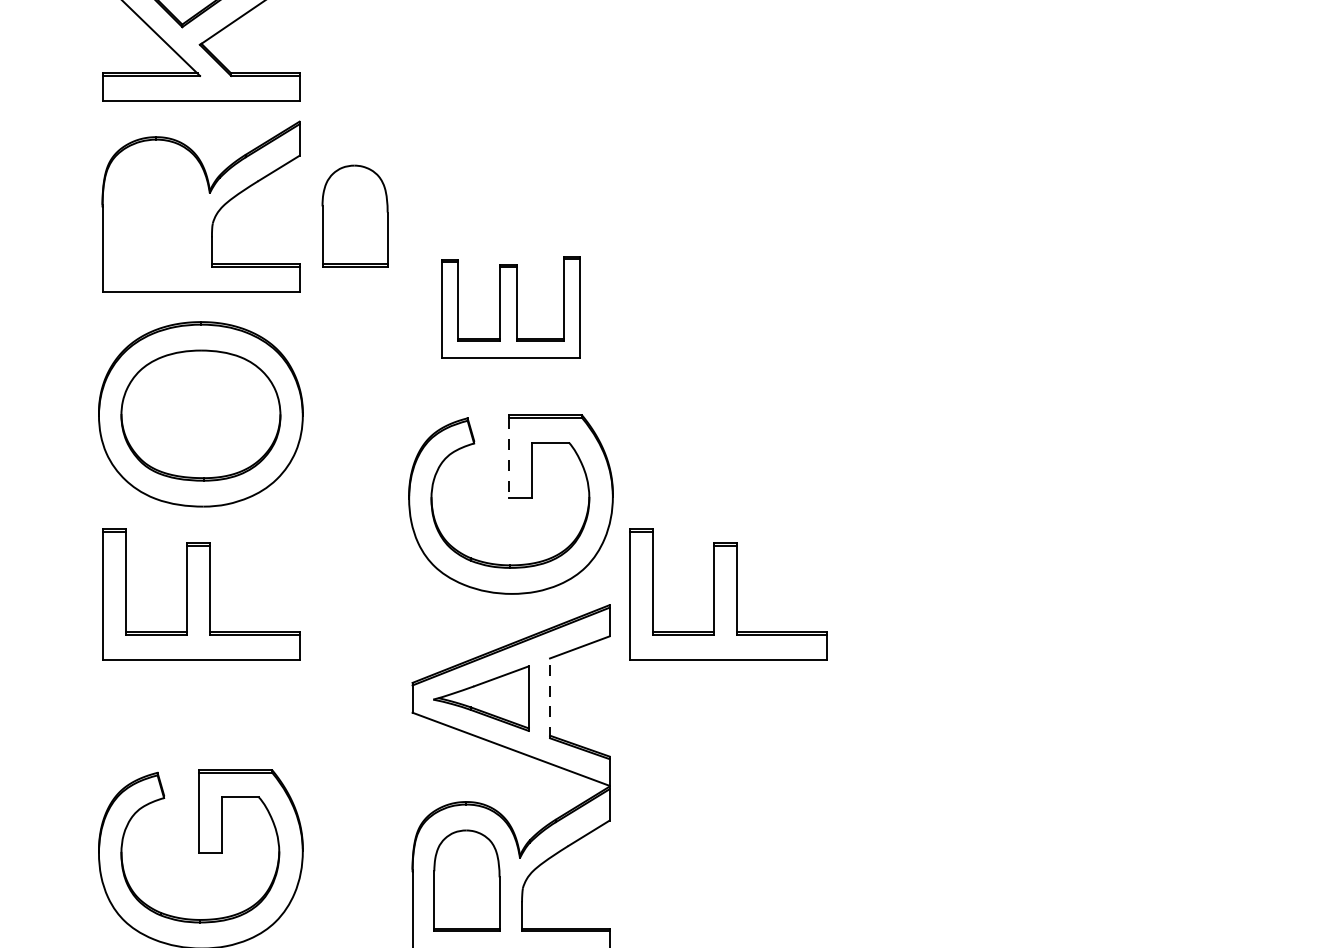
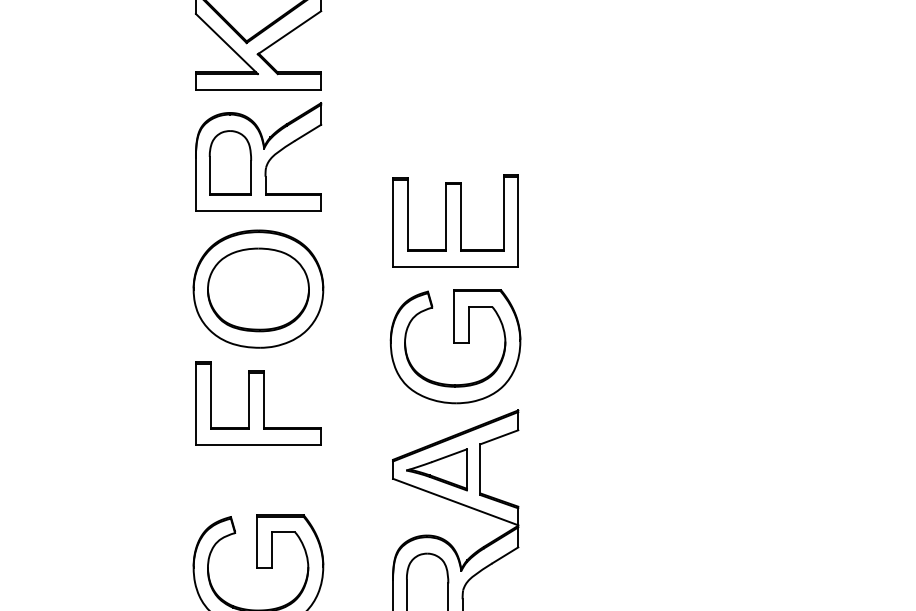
part: (353, 215) -> (229, 162), moved
part: (510, 306) -> (455, 220), size x1.43
line: (509, 458) -> (454, 317), dashed -> solid
part: (727, 594) -> (593, 403), removed
line: (550, 698) -> (480, 469), dashed -> solid

